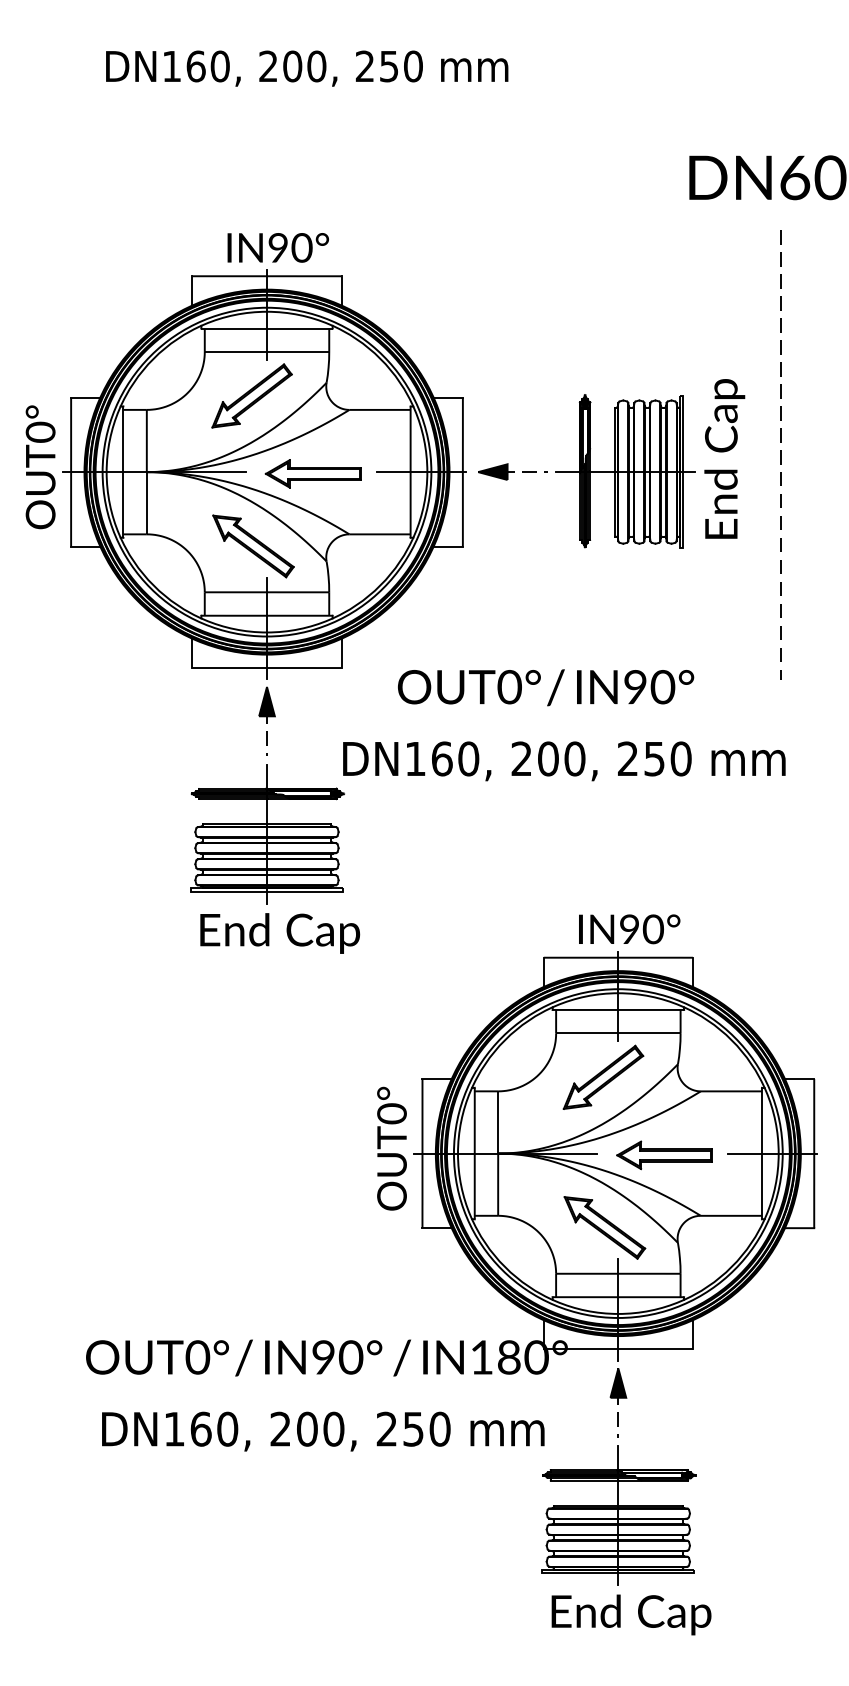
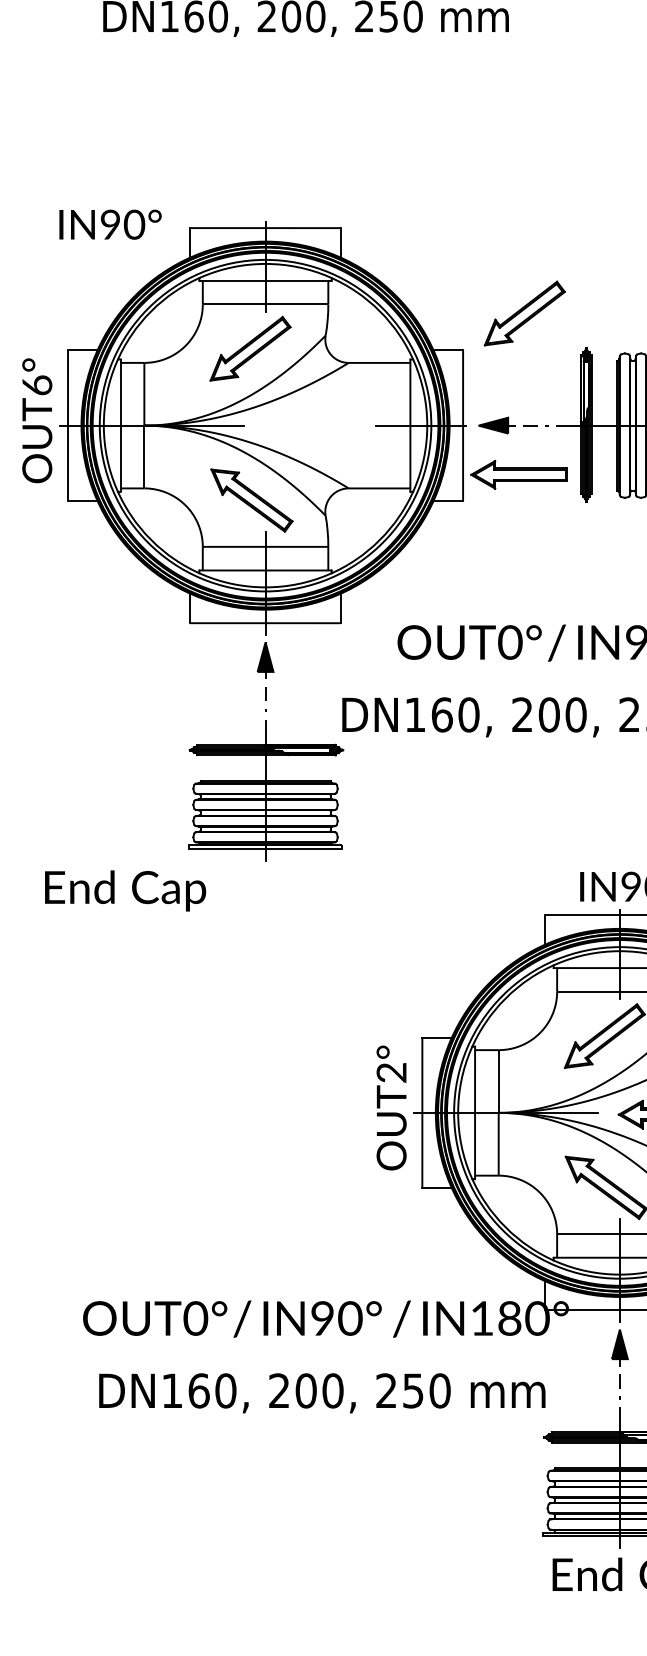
text: (277, 247) -> (109, 224), moved
part: (523, 360) -> (524, 313), added
text: (40, 431) -> (37, 384), OUT0° -> OUT6°
part: (312, 473) -> (518, 474), moved
text: (280, 933) -> (125, 890), moved
text: (391, 1113) -> (391, 1072), OUT0° -> OUT2°

